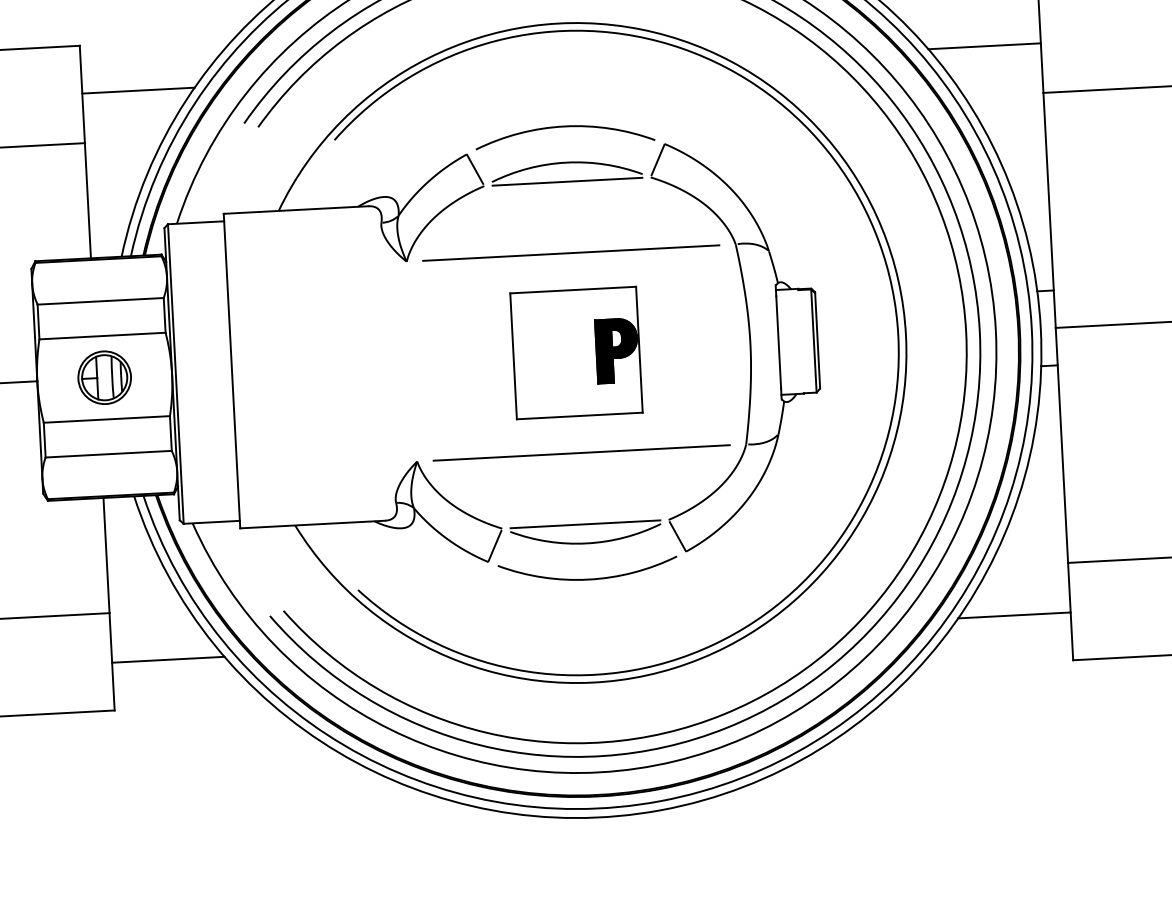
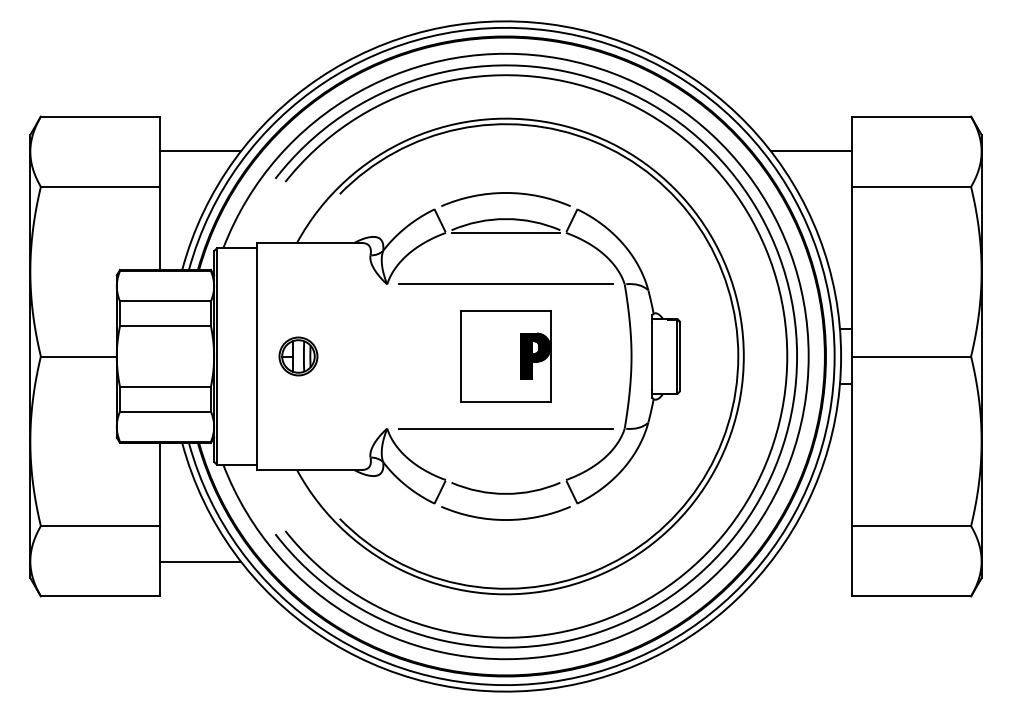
part: (104, 377) -> (298, 356), moved
line: (584, 524) -> (505, 480), removed
line: (1013, 614) -> (810, 561), removed

